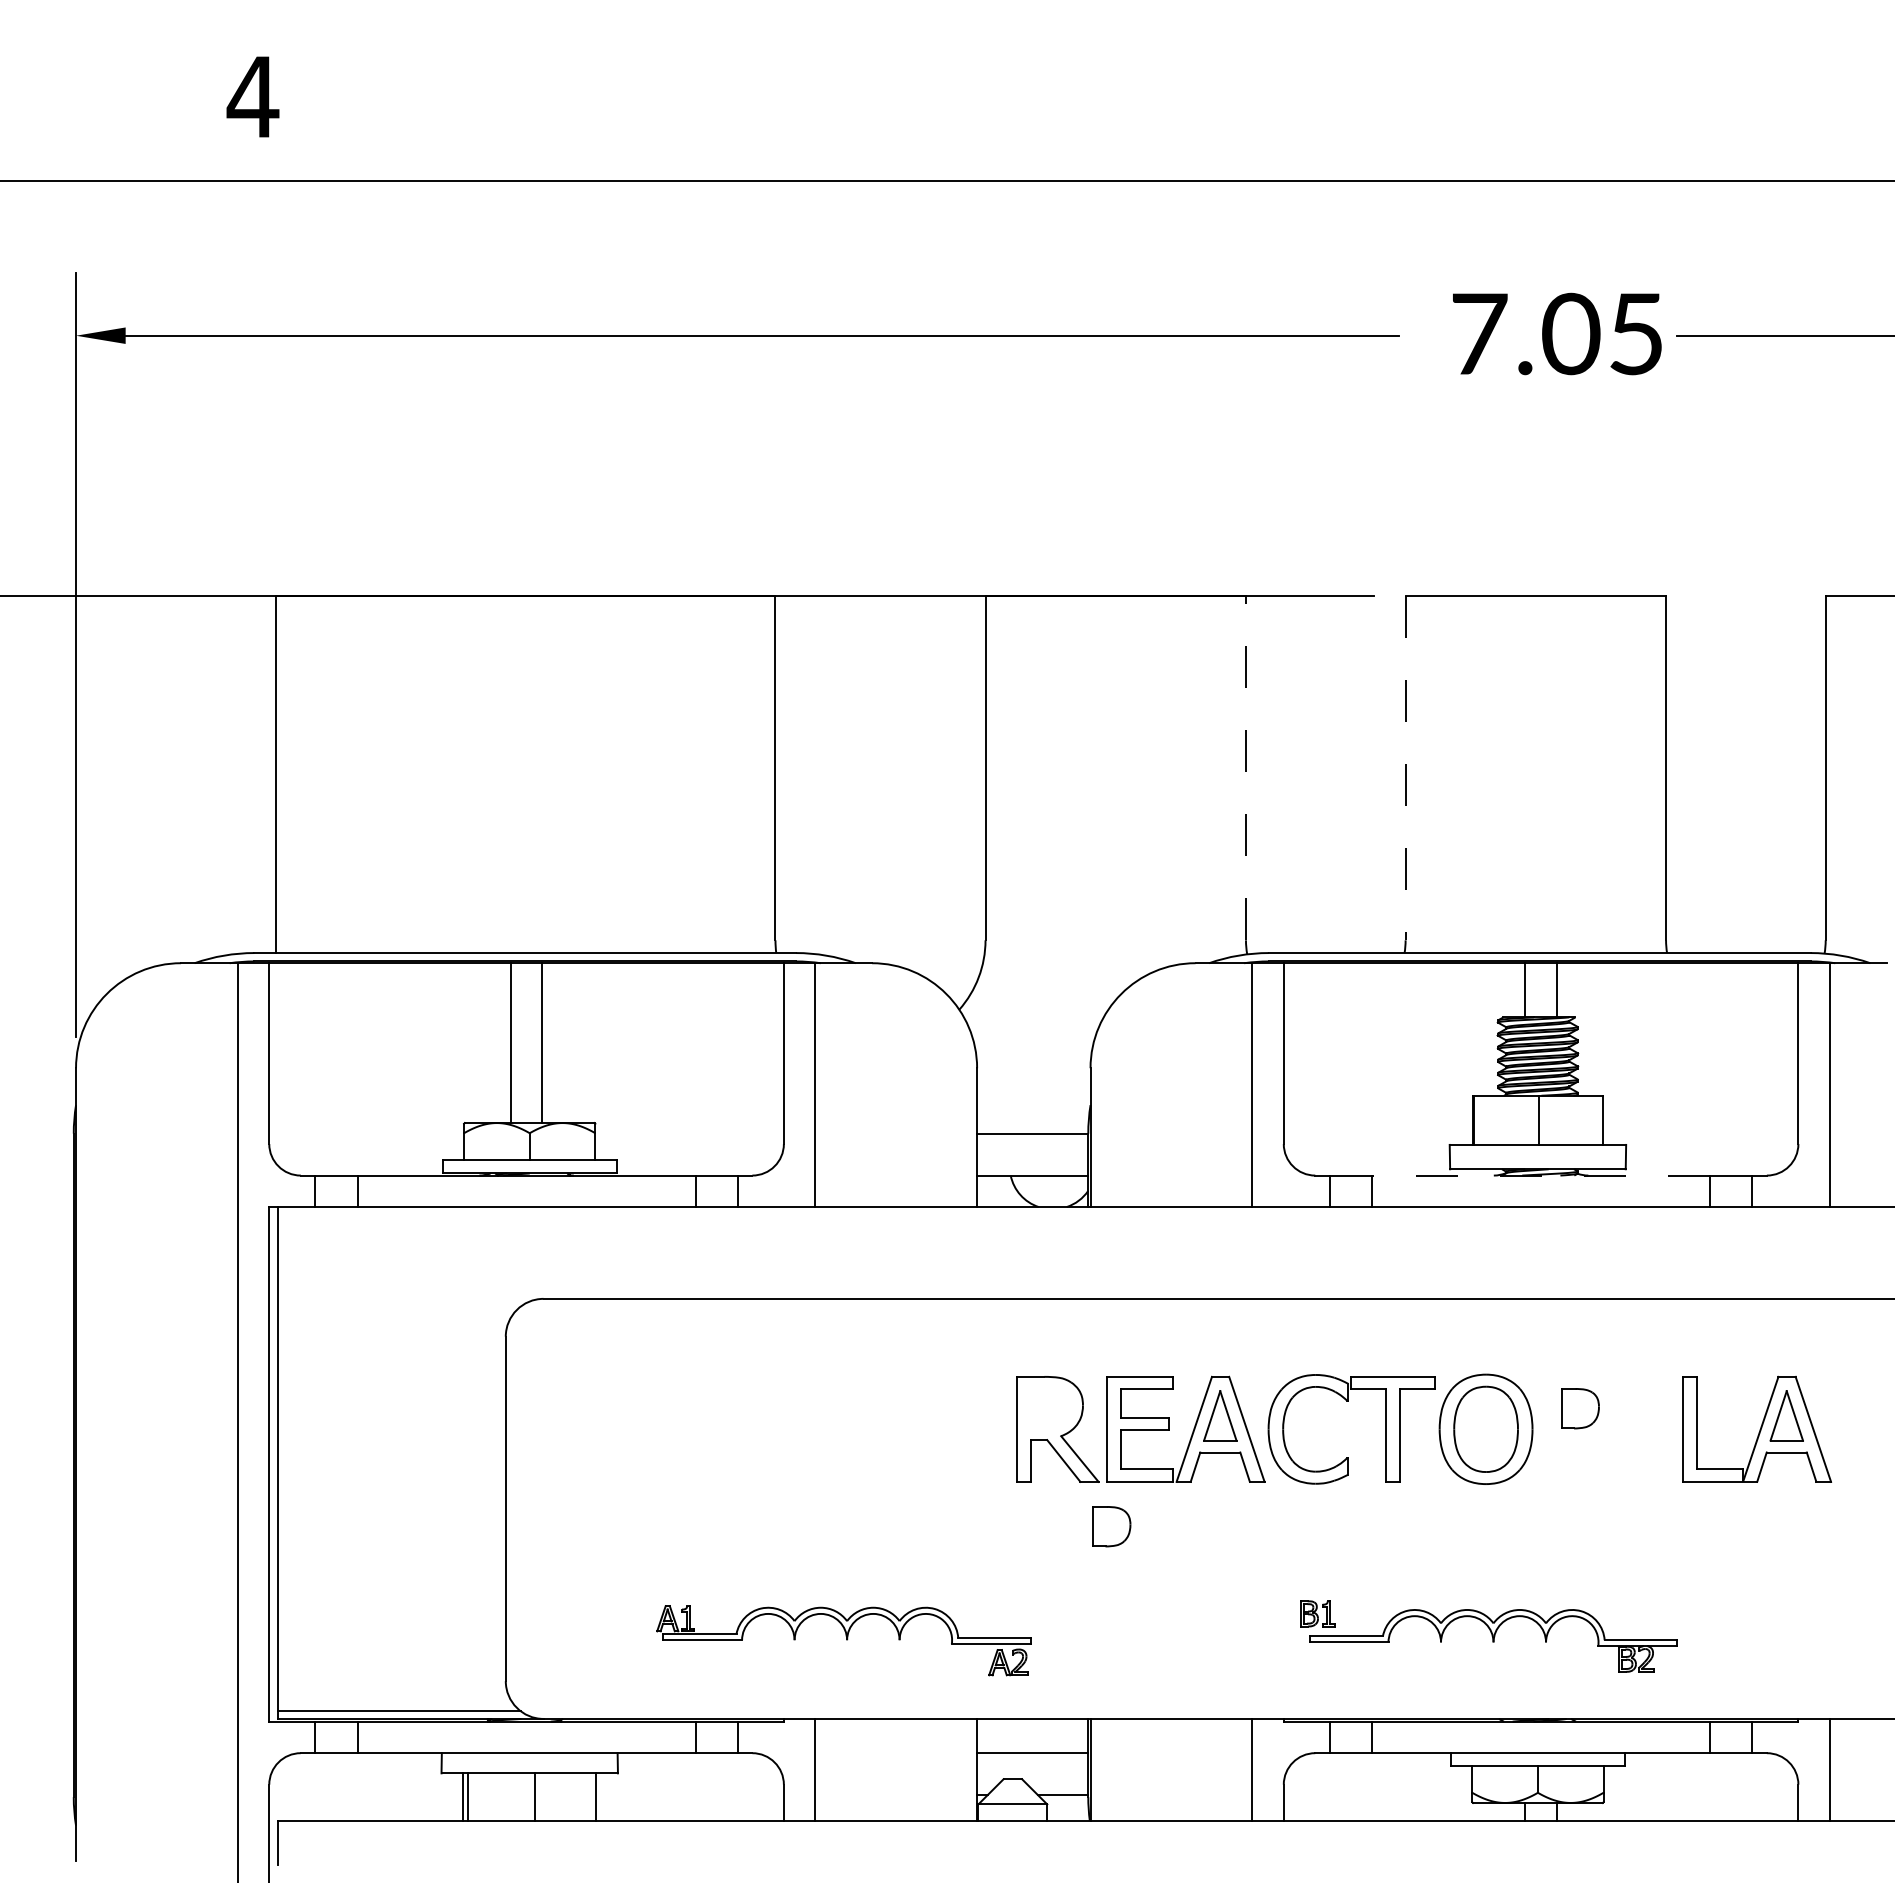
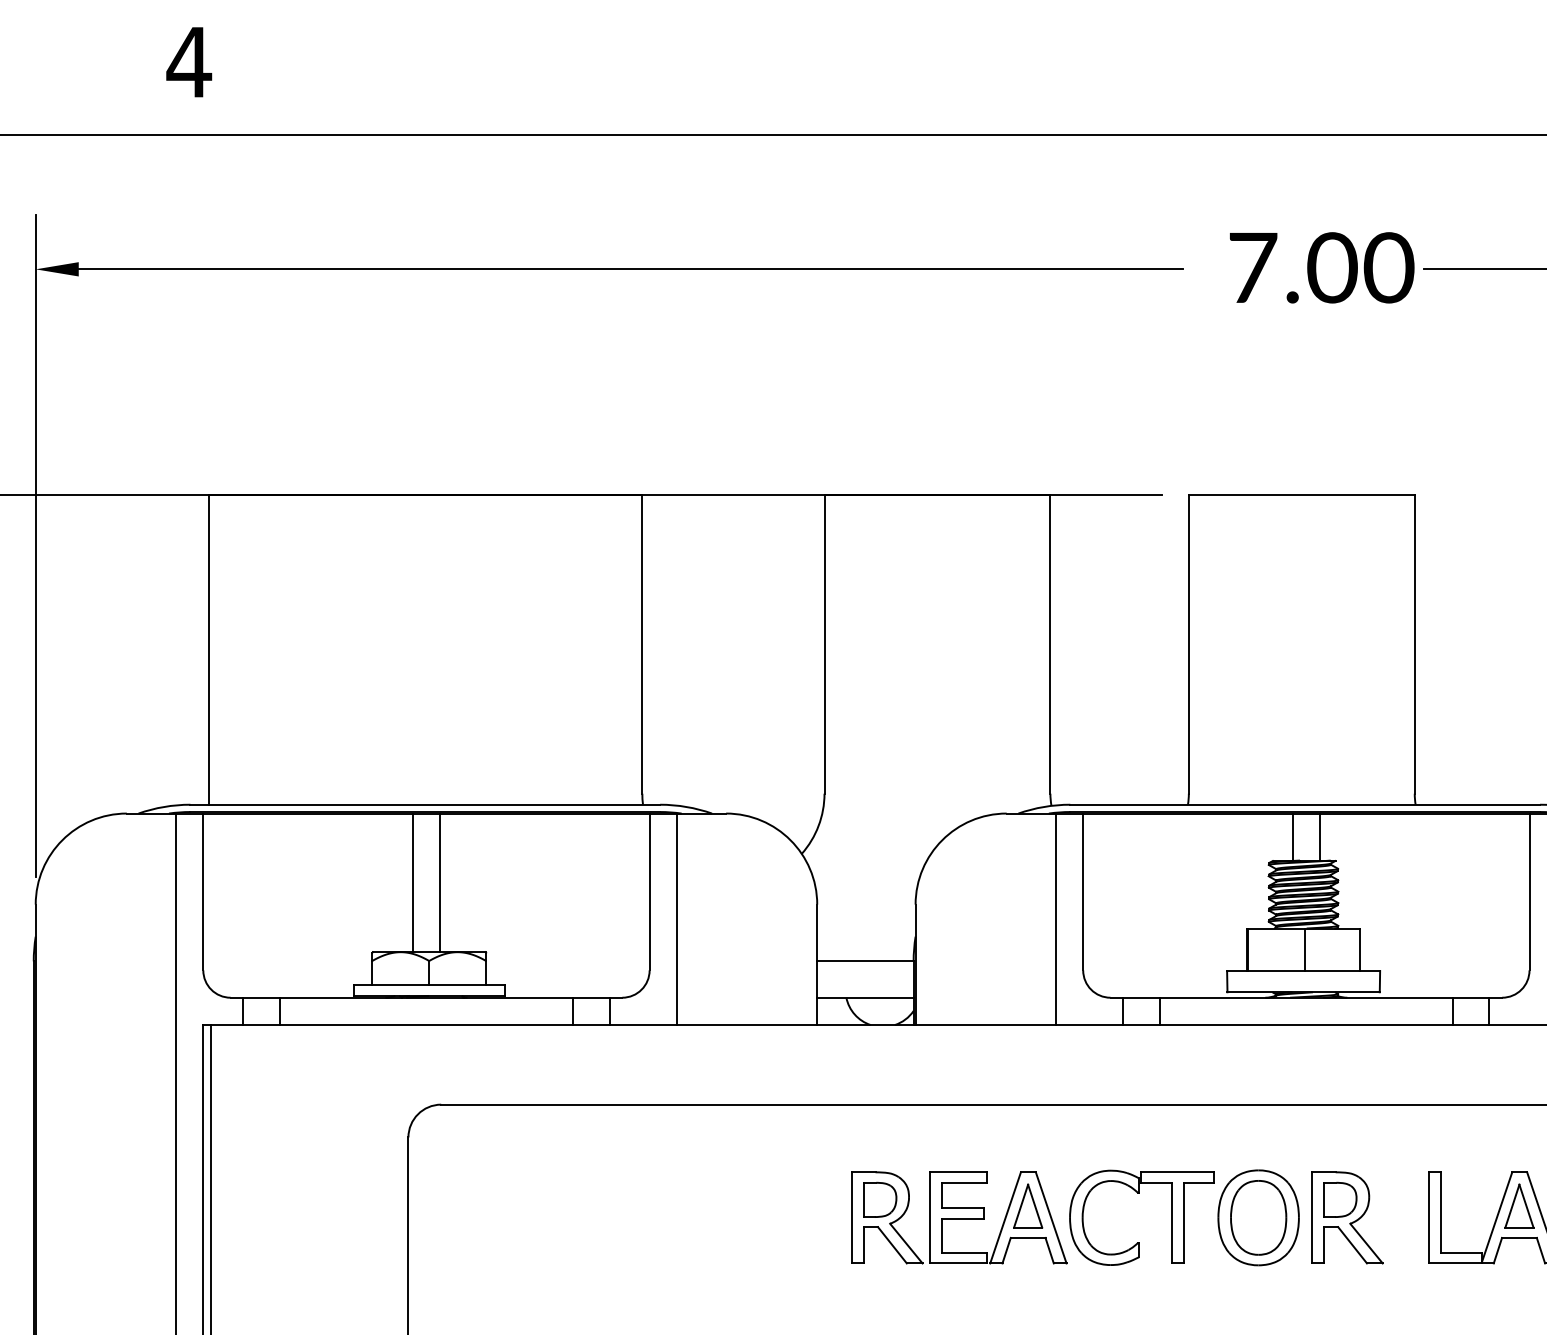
text: (1636, 333) -> (1389, 267), 7.05 -> 7.00
line: (1245, 767) -> (1049, 643), dashed -> solid
line: (1405, 768) -> (1188, 644), dashed -> solid
line: (1540, 1175) -> (1305, 997), dashed -> solid
part: (1588, 1429) -> (1347, 1217), added
part: (1111, 1526) -> (880, 1199), moved

